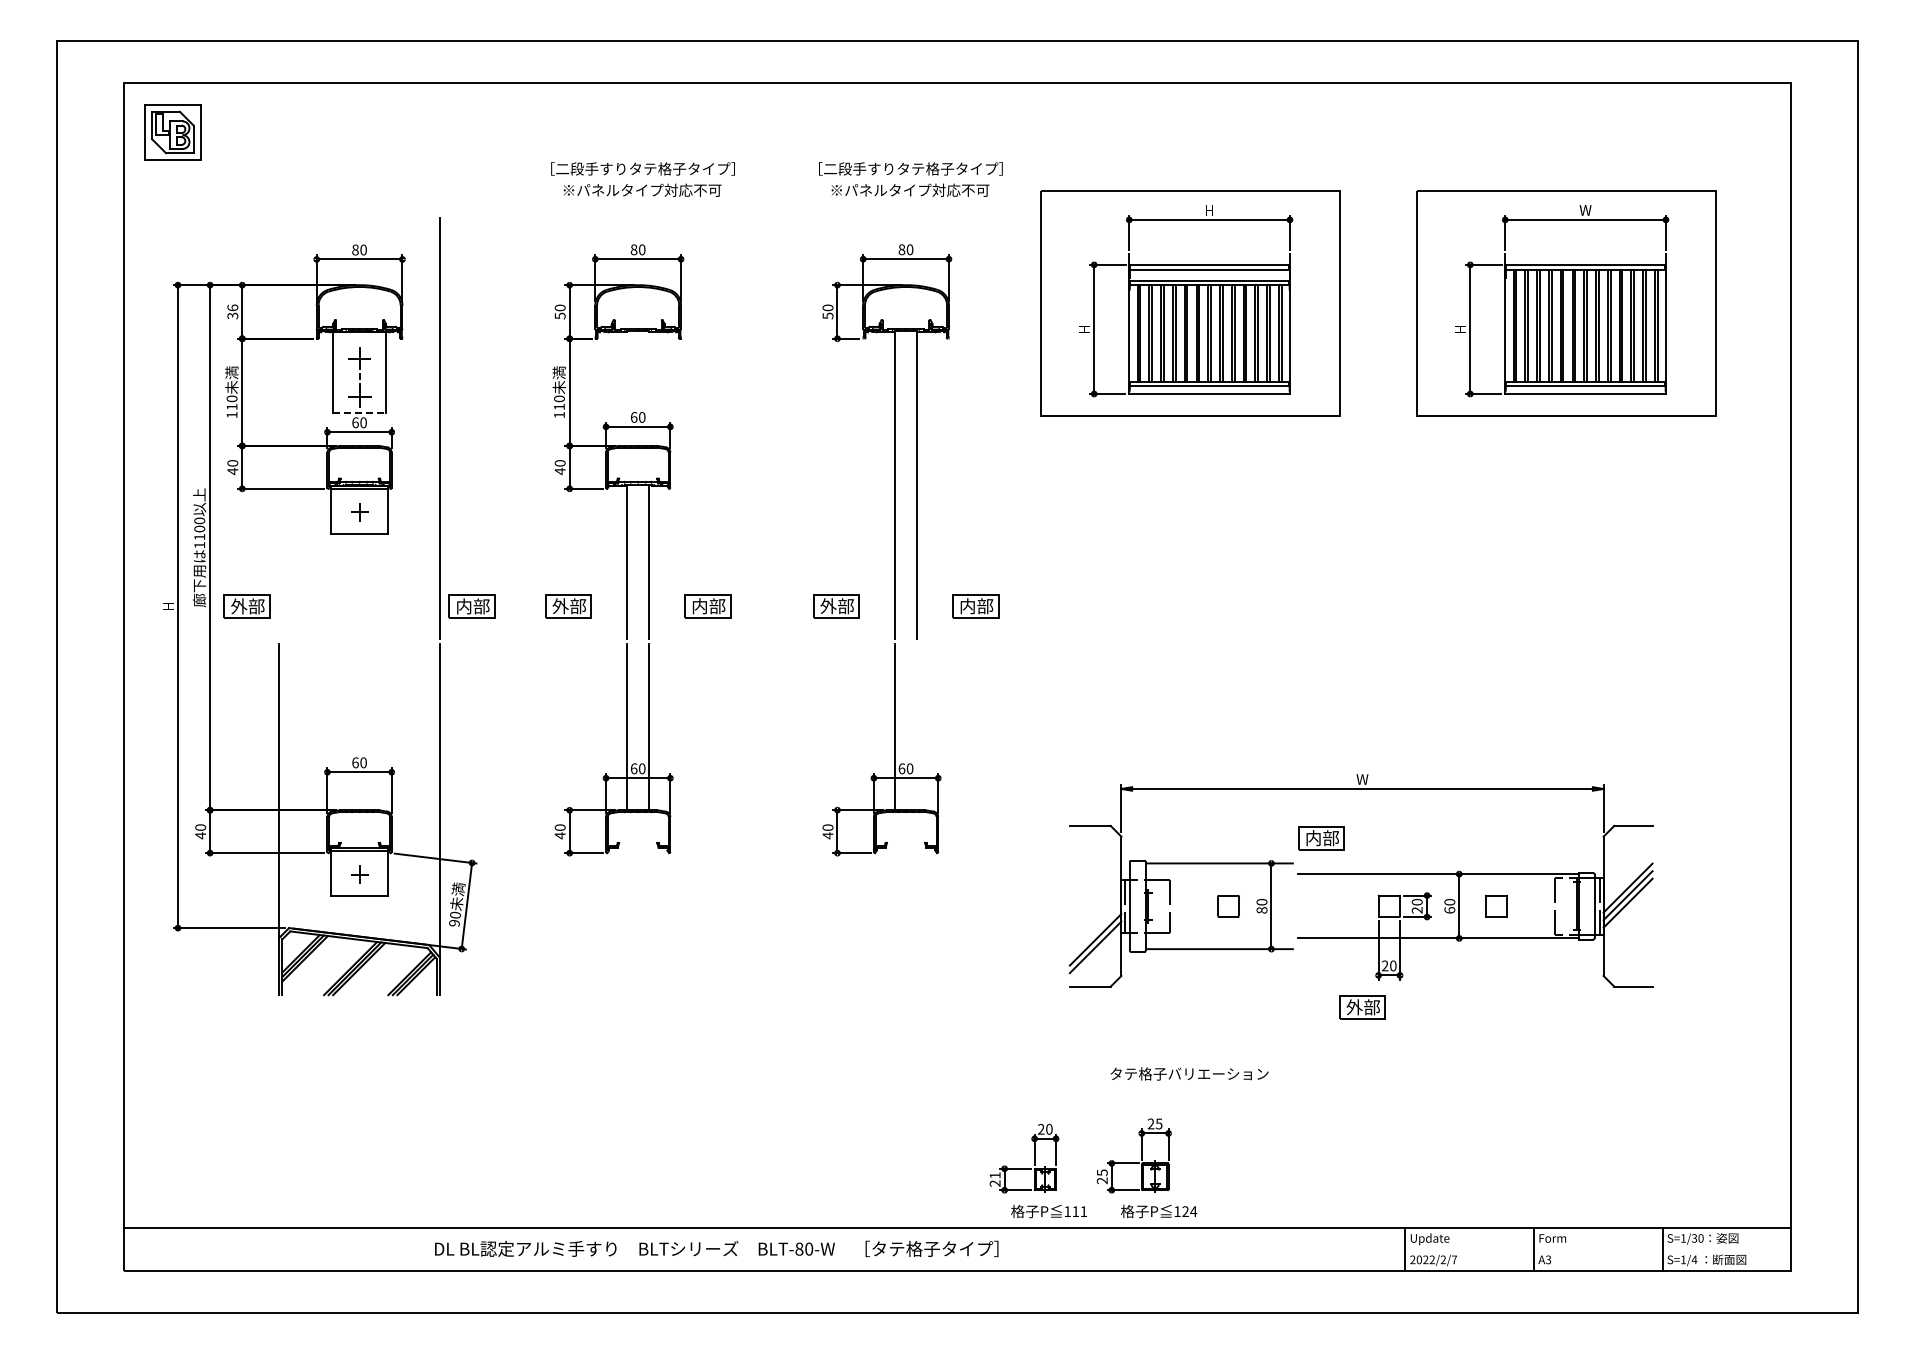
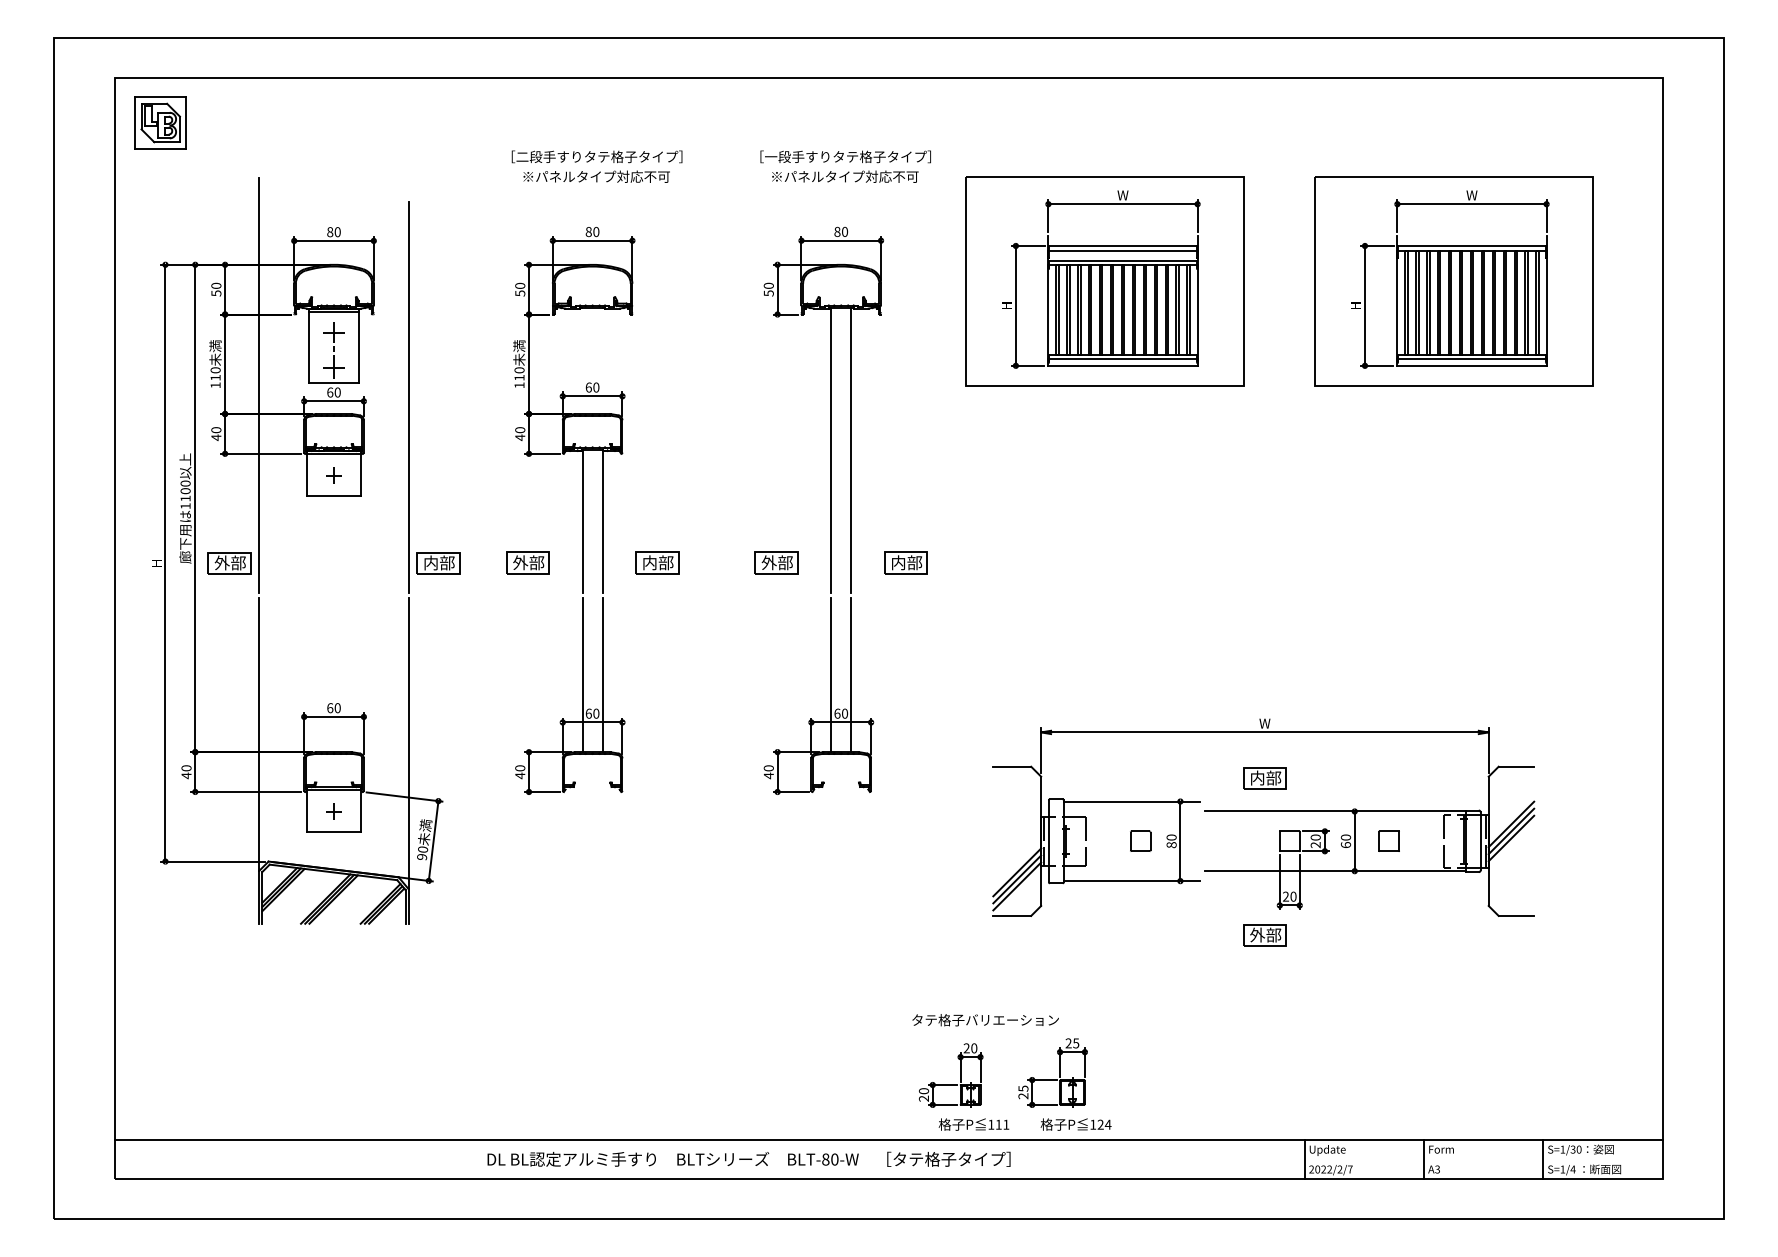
text: (830, 169) -> (771, 157), ［二段手すりタテ格子タイプ］ -> ［一段手すりタテ格子タイプ］
text: (1209, 210) -> (1122, 195), H -> W
text: (232, 311) -> (216, 289), 36 -> 50
line: (359, 335) -> (333, 311), added
line: (359, 412) -> (333, 382), dashed -> solid
line: (279, 414) -> (259, 384), added
line: (916, 727) -> (850, 675), added
part: (1321, 838) -> (1264, 778), moved
line: (1095, 954) -> (1017, 886), added
text: (1189, 1073) -> (985, 1019), moved
text: (994, 1175) -> (923, 1091), 21 -> 20
text: (716, 1248) -> (748, 1158), moved

